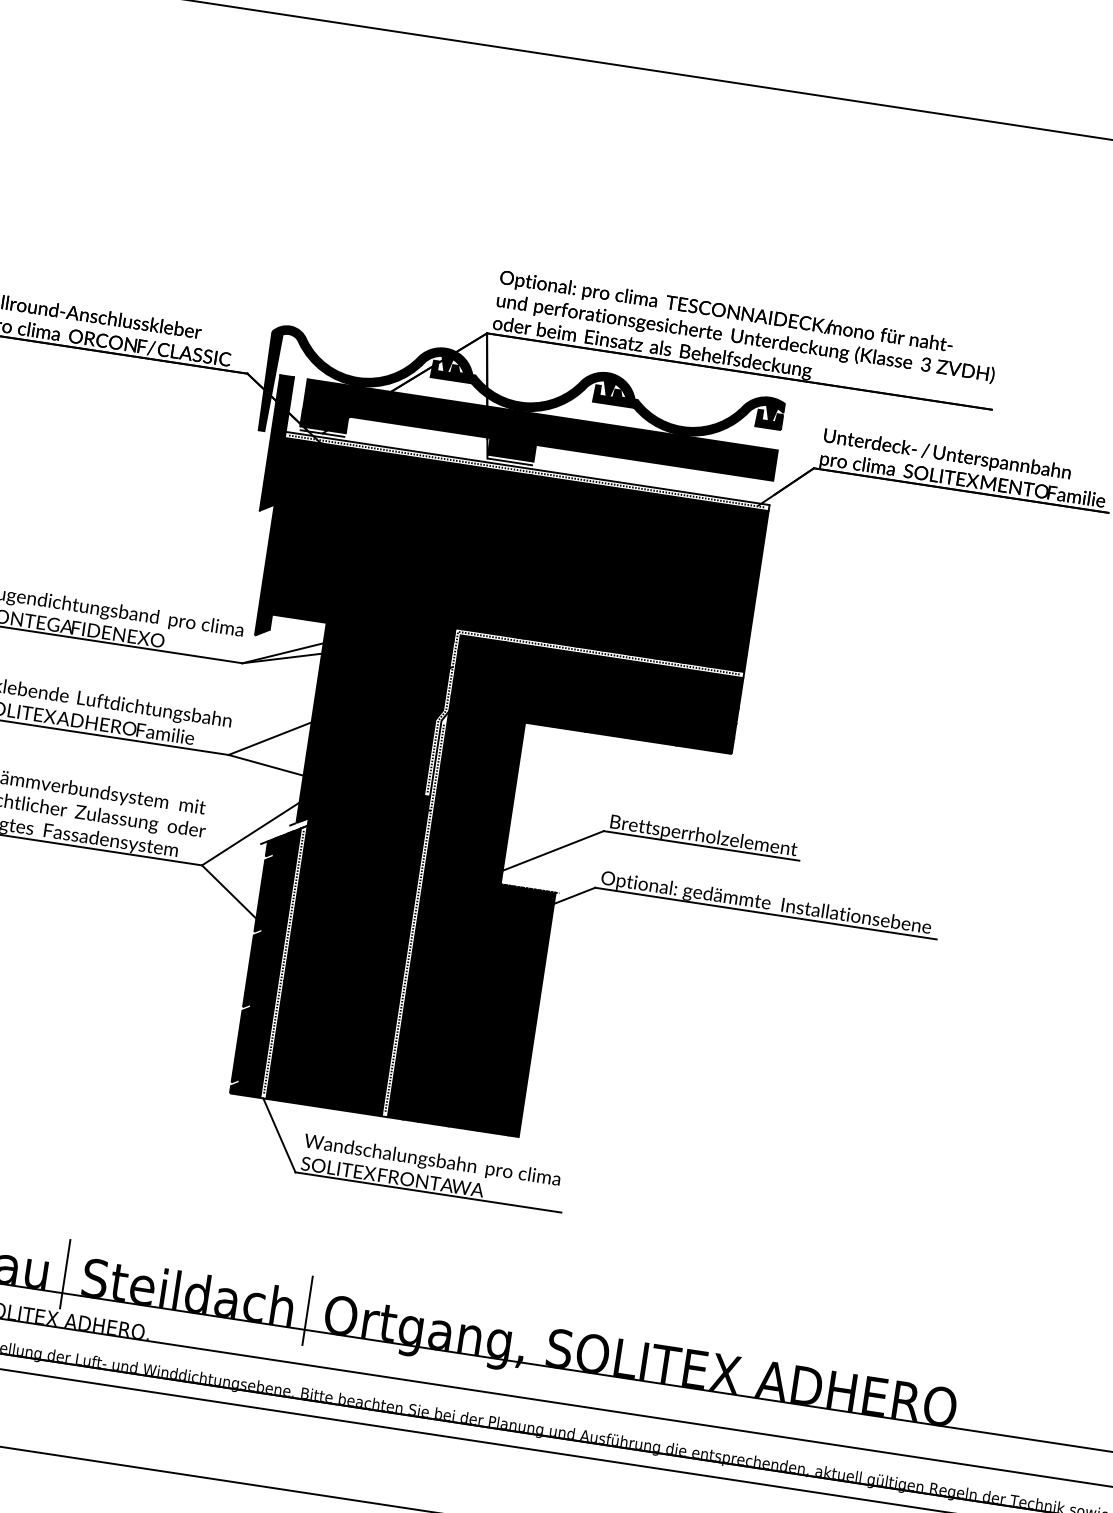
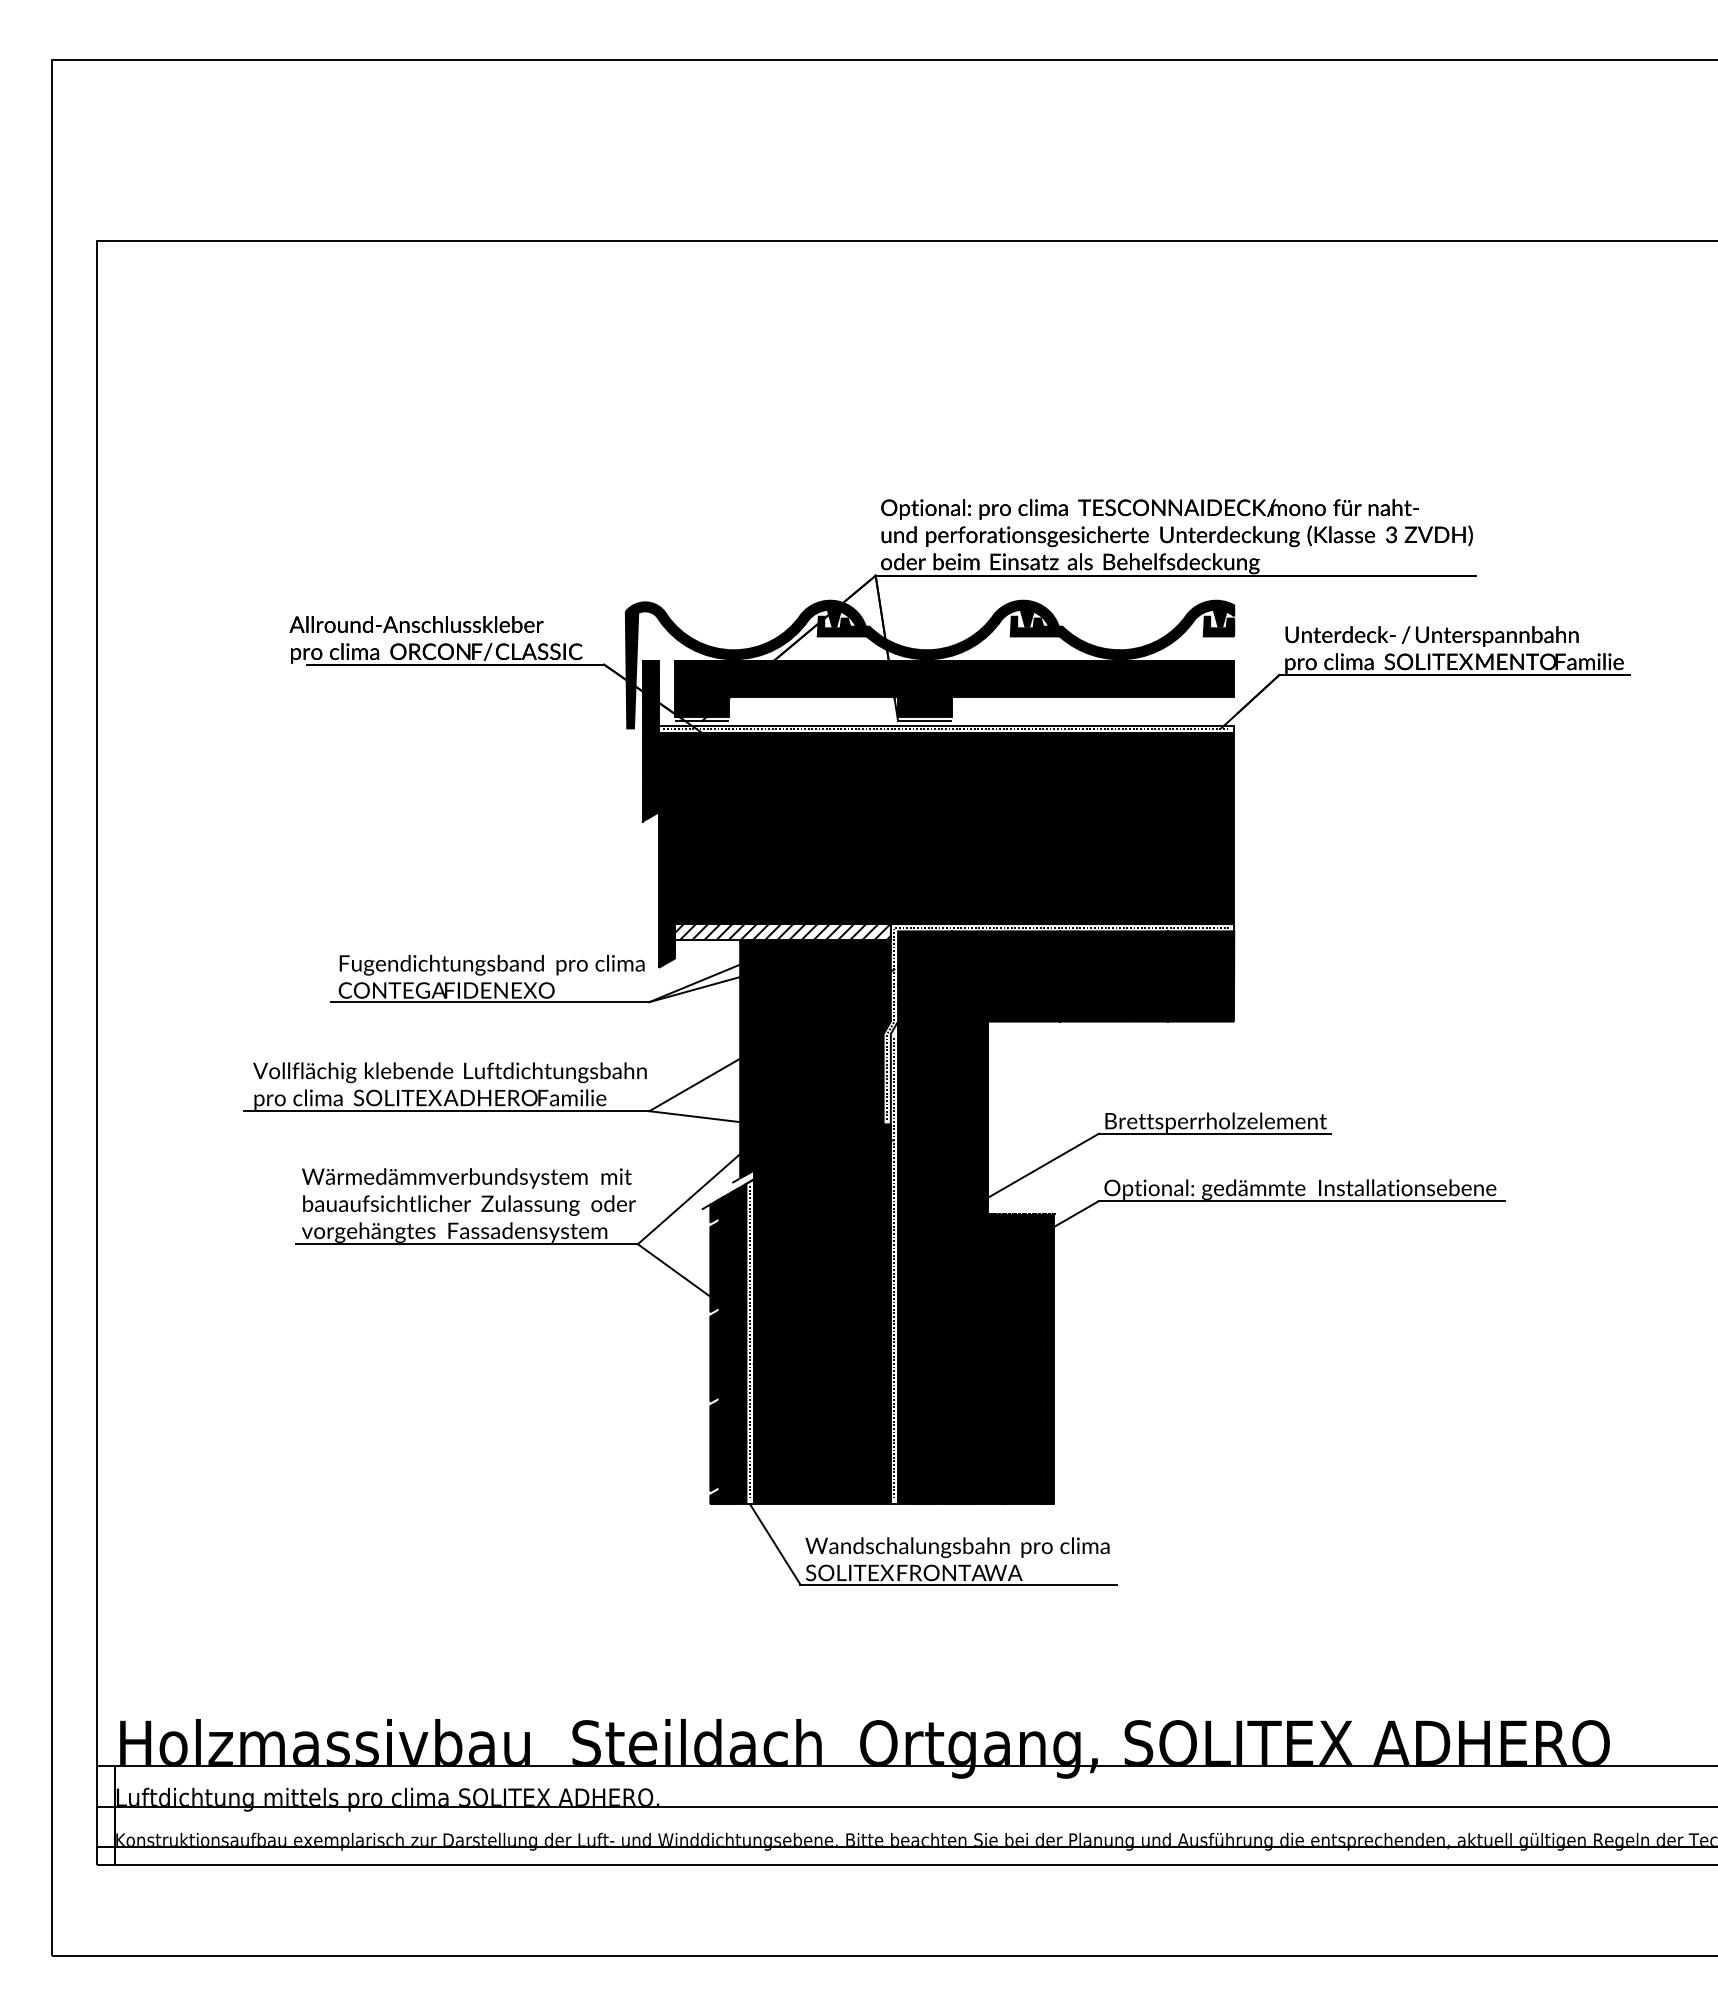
fill: (363, 621) -> (782, 932), removed
line: (65, 1274) -> (550, 1743), removed
line: (307, 1310) -> (838, 1743), removed

